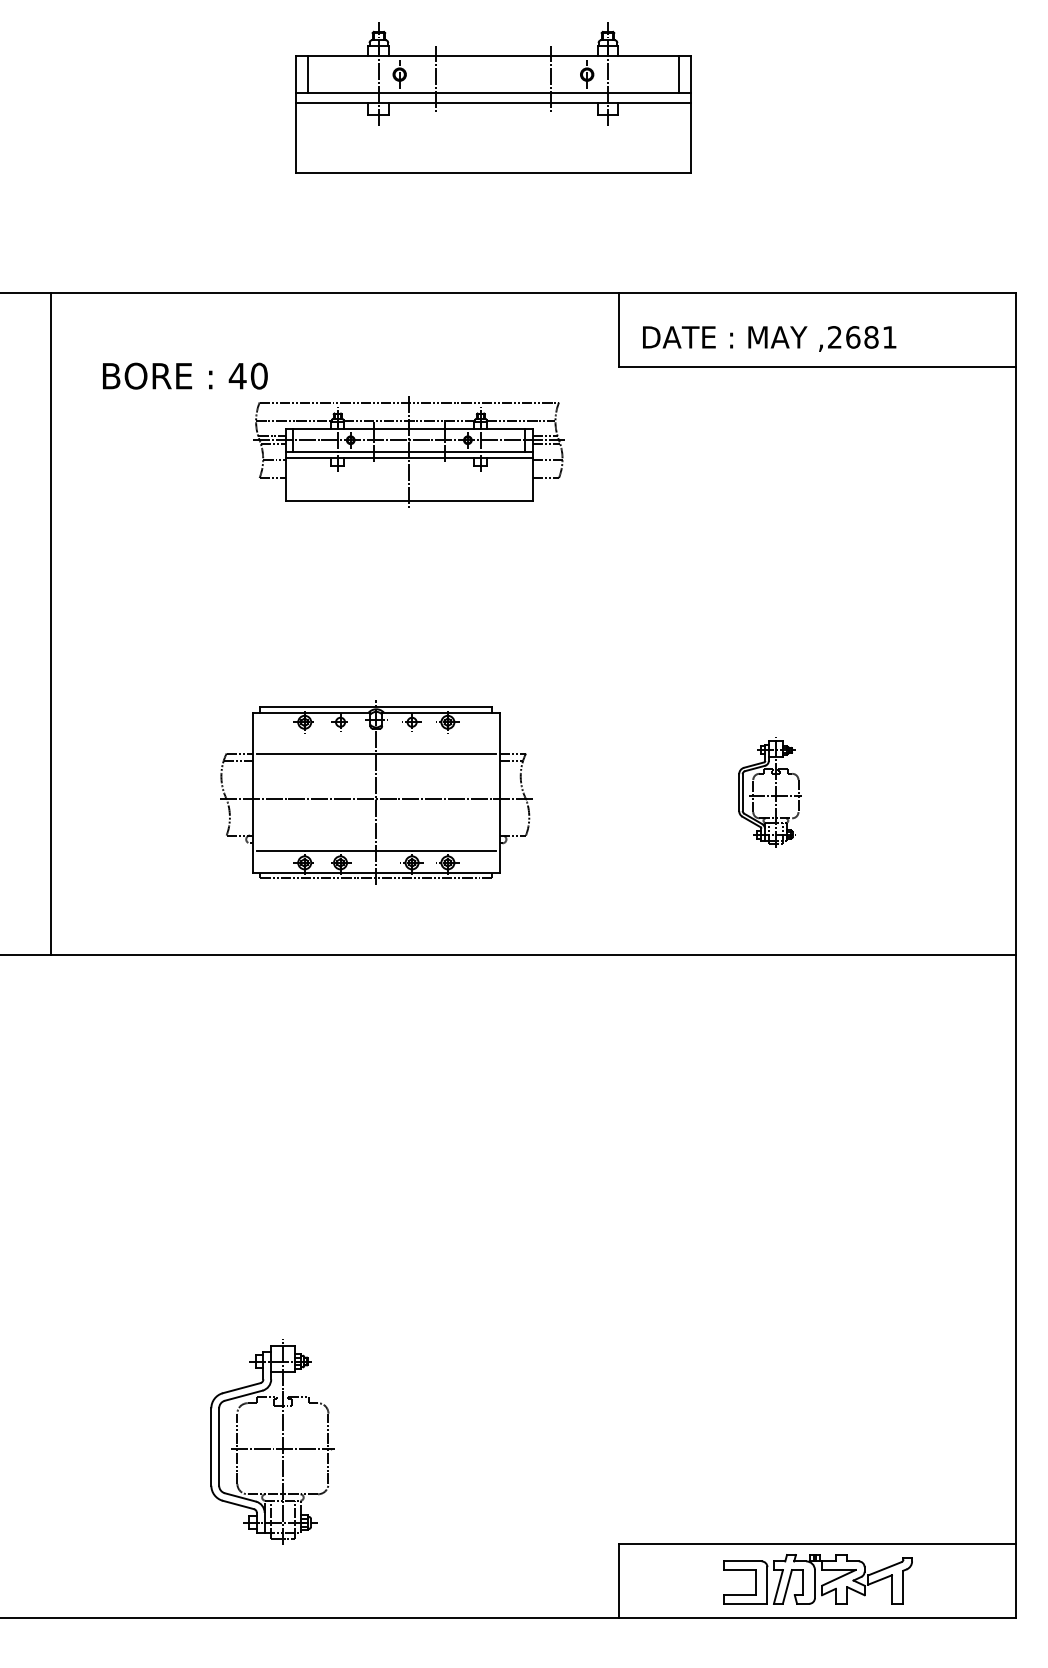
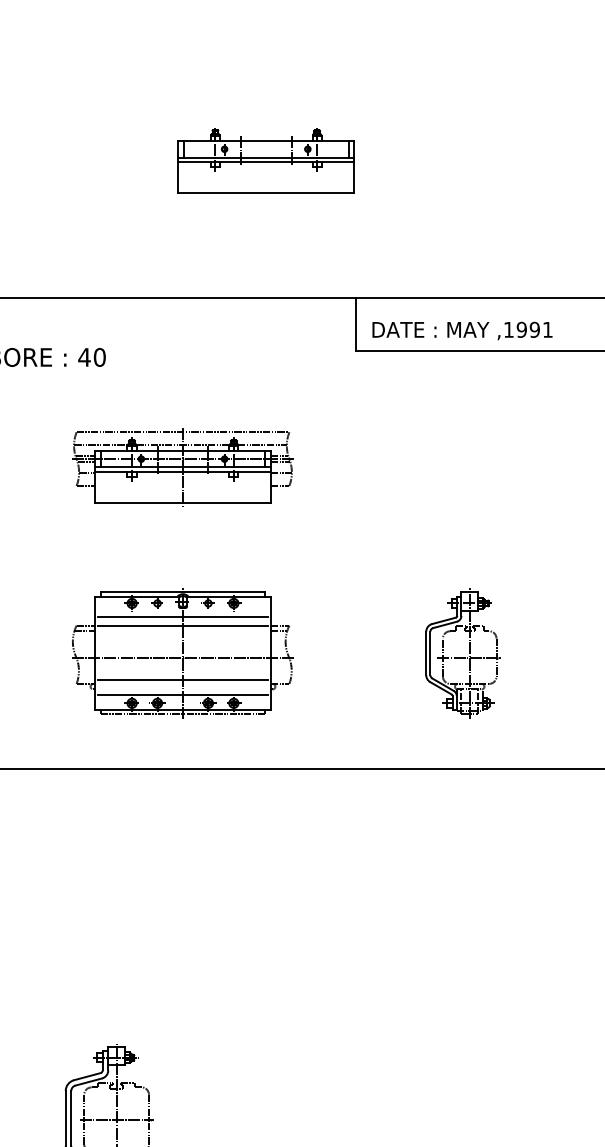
part: (493, 97) -> (266, 159), size x0.62
text: (853, 337) -> (522, 329), ,2681 -> ,1991
part: (408, 451) -> (182, 467), moved
line: (376, 741) -> (183, 617), added
part: (769, 792) -> (462, 653), size x1.67
line: (376, 829) -> (183, 679), added

